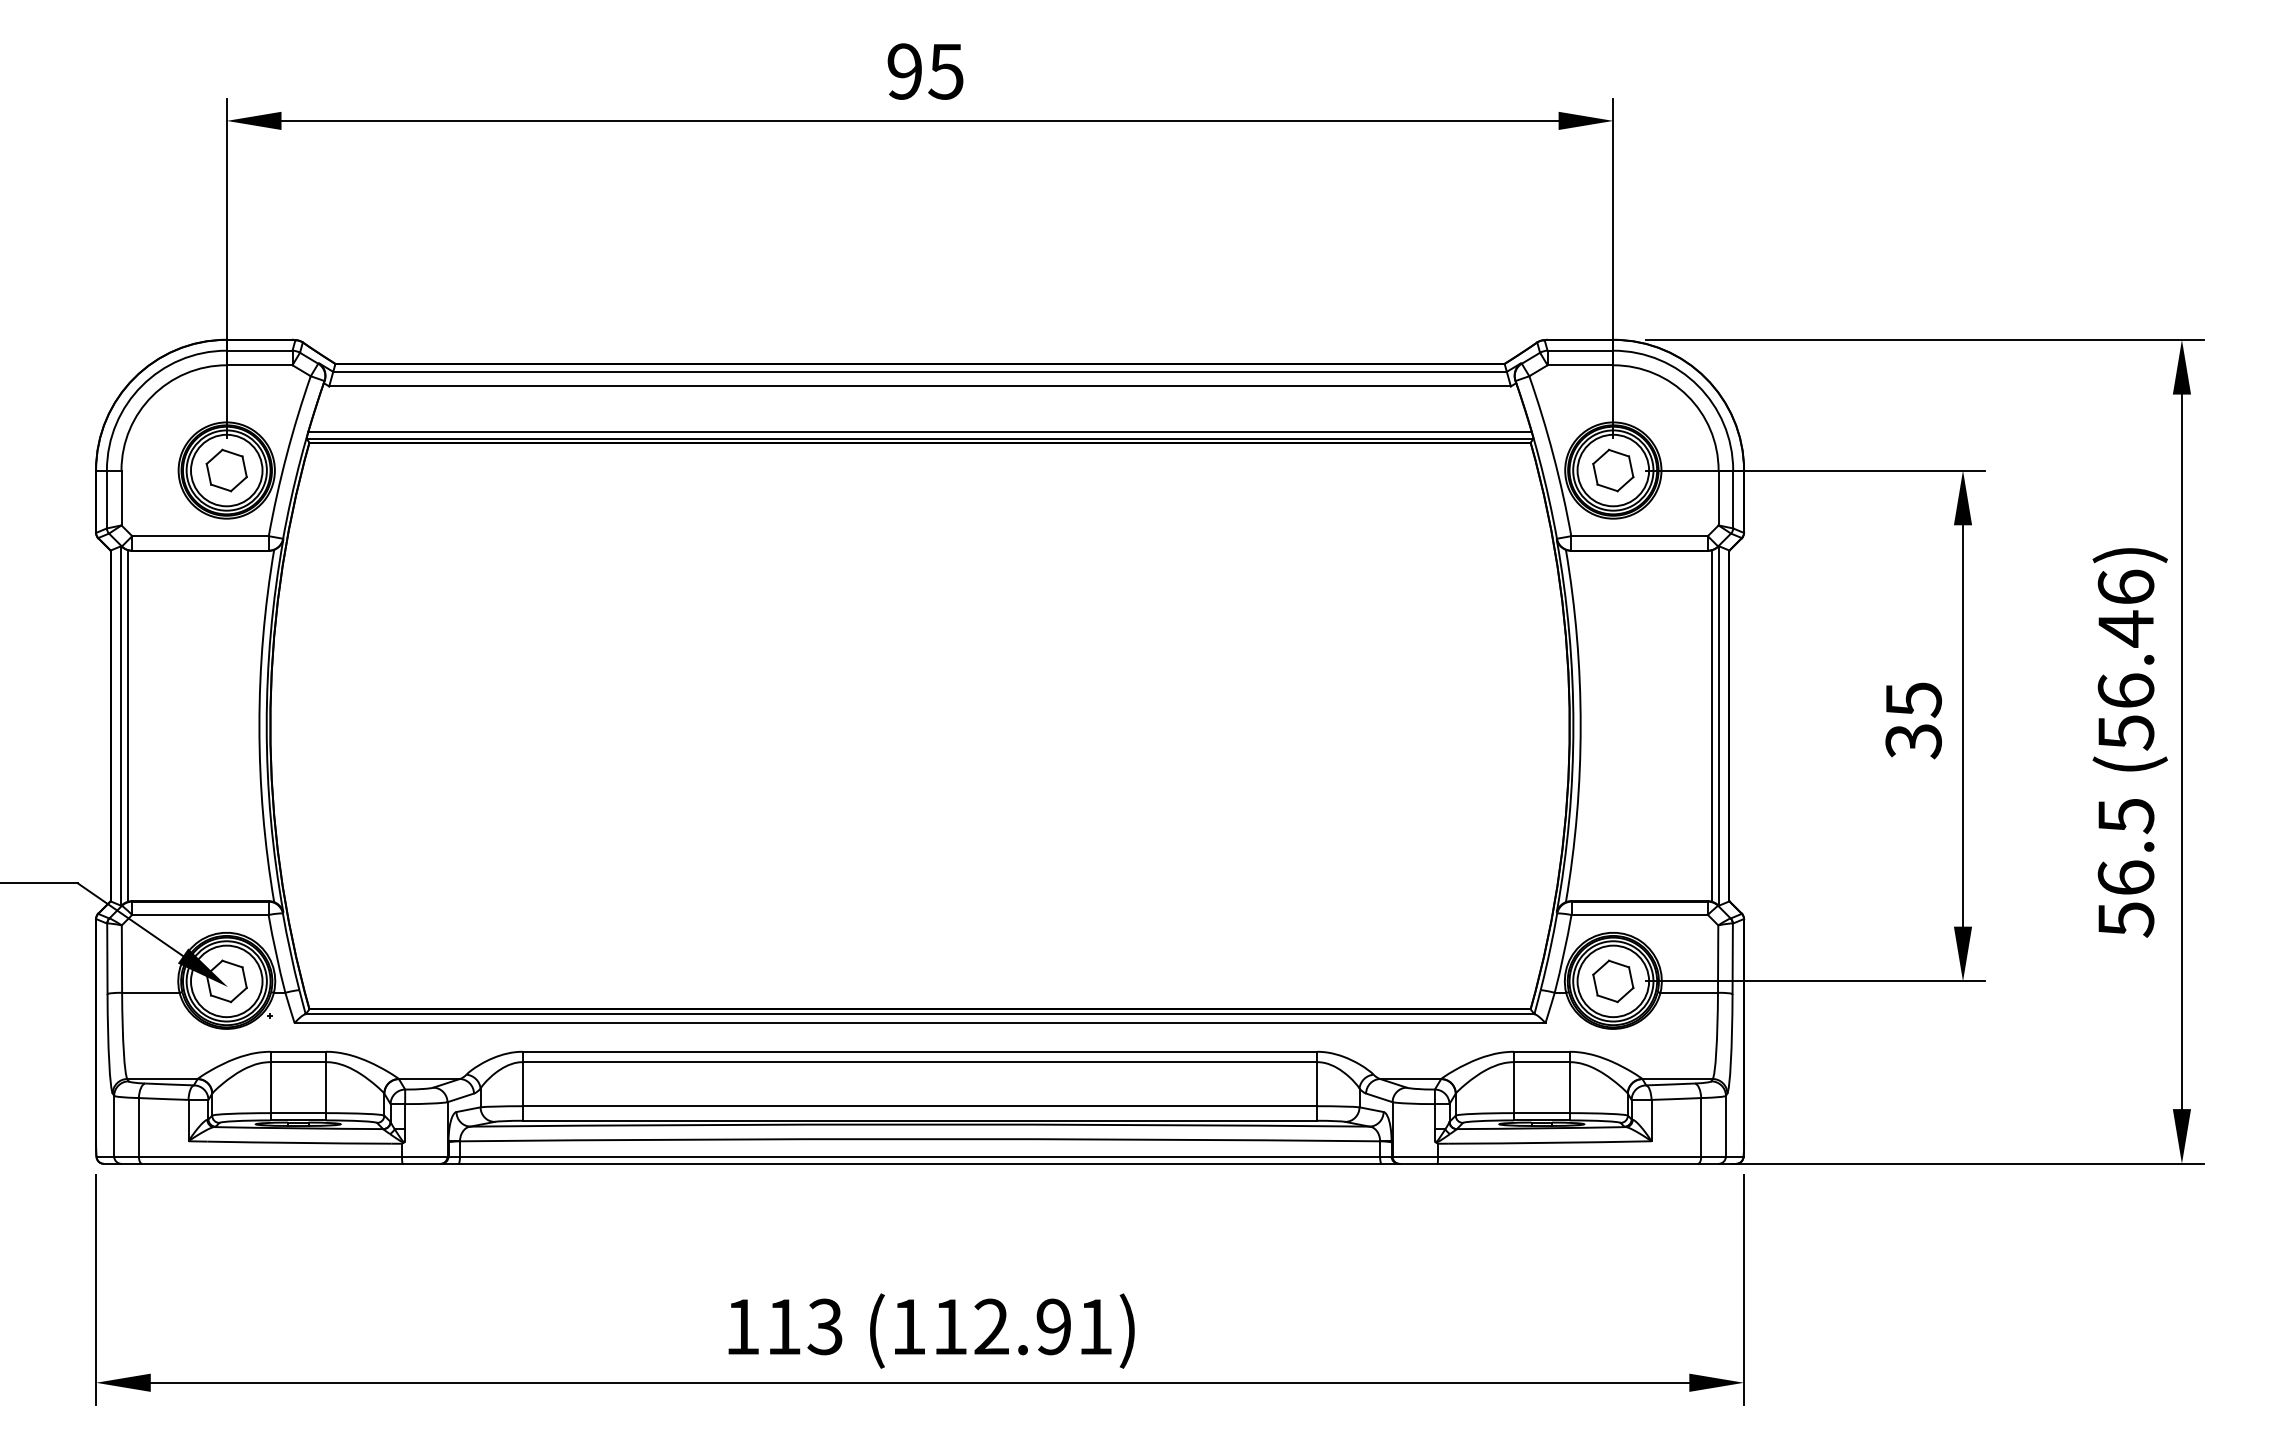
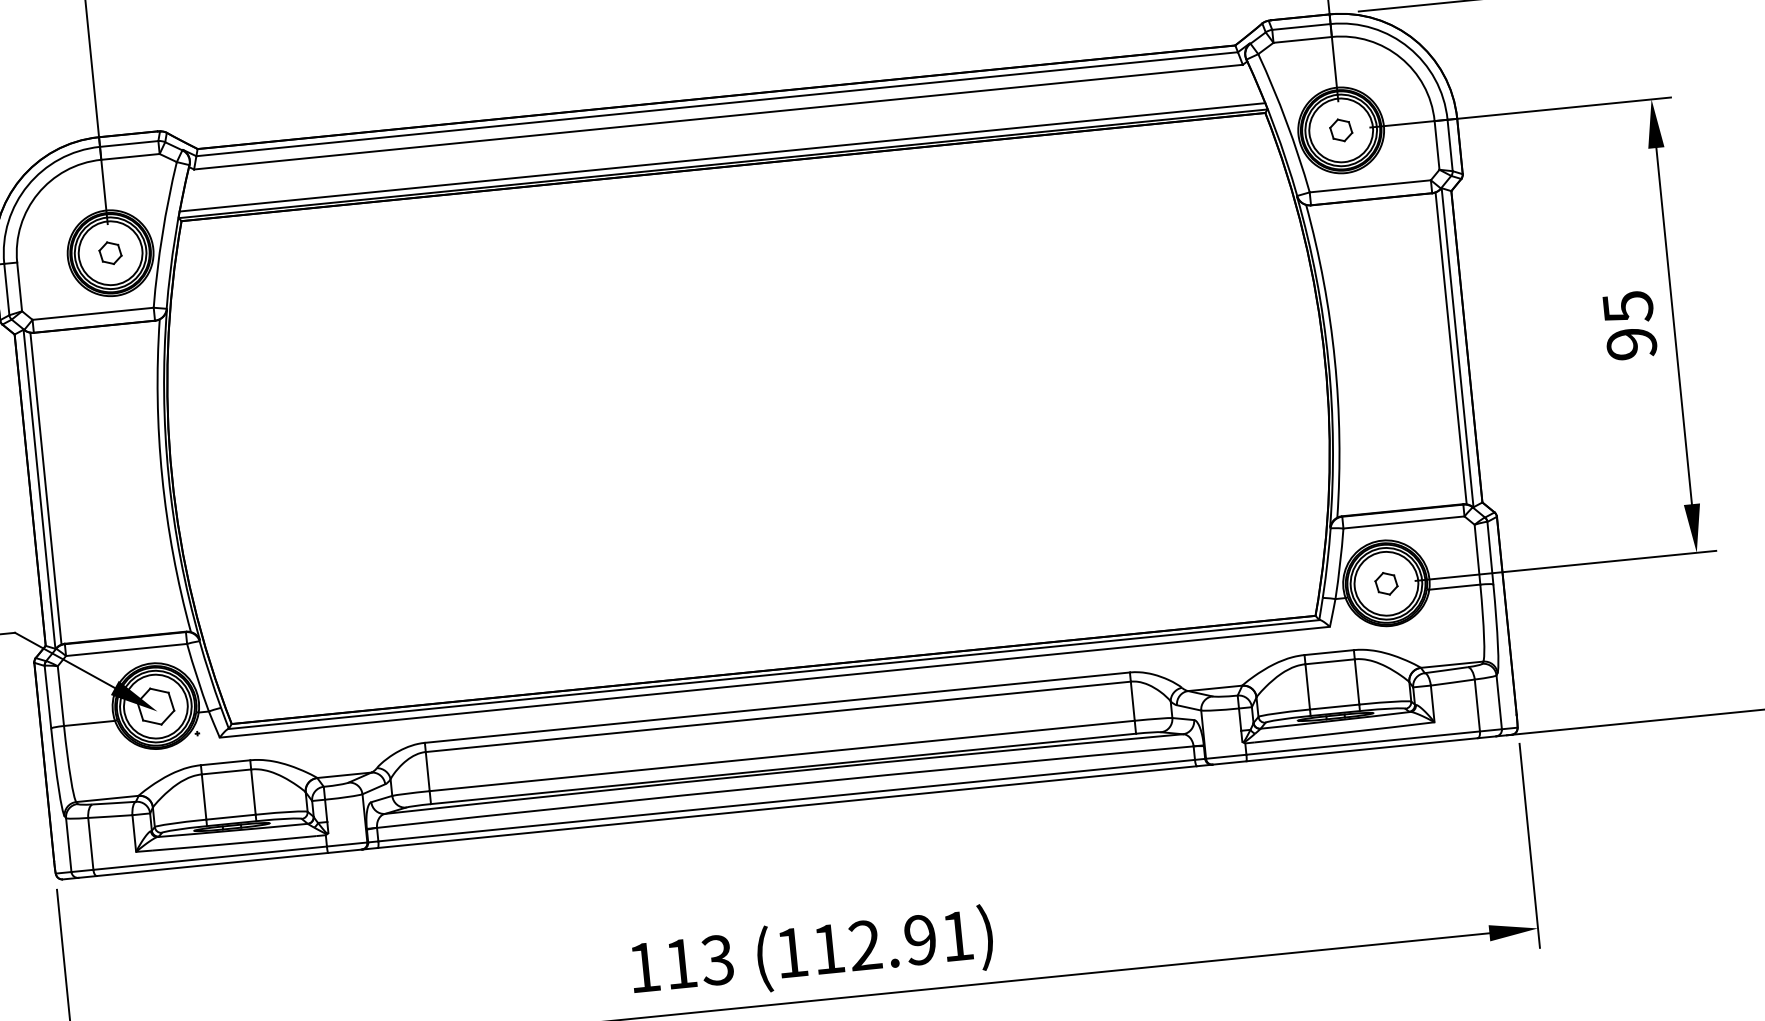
part: (226, 470) -> (110, 253), size x0.6
part: (1613, 470) -> (1341, 130), size x0.6
text: (1913, 741) -> (1631, 344), 35 -> 95
part: (1613, 981) -> (1386, 583), size x0.6

